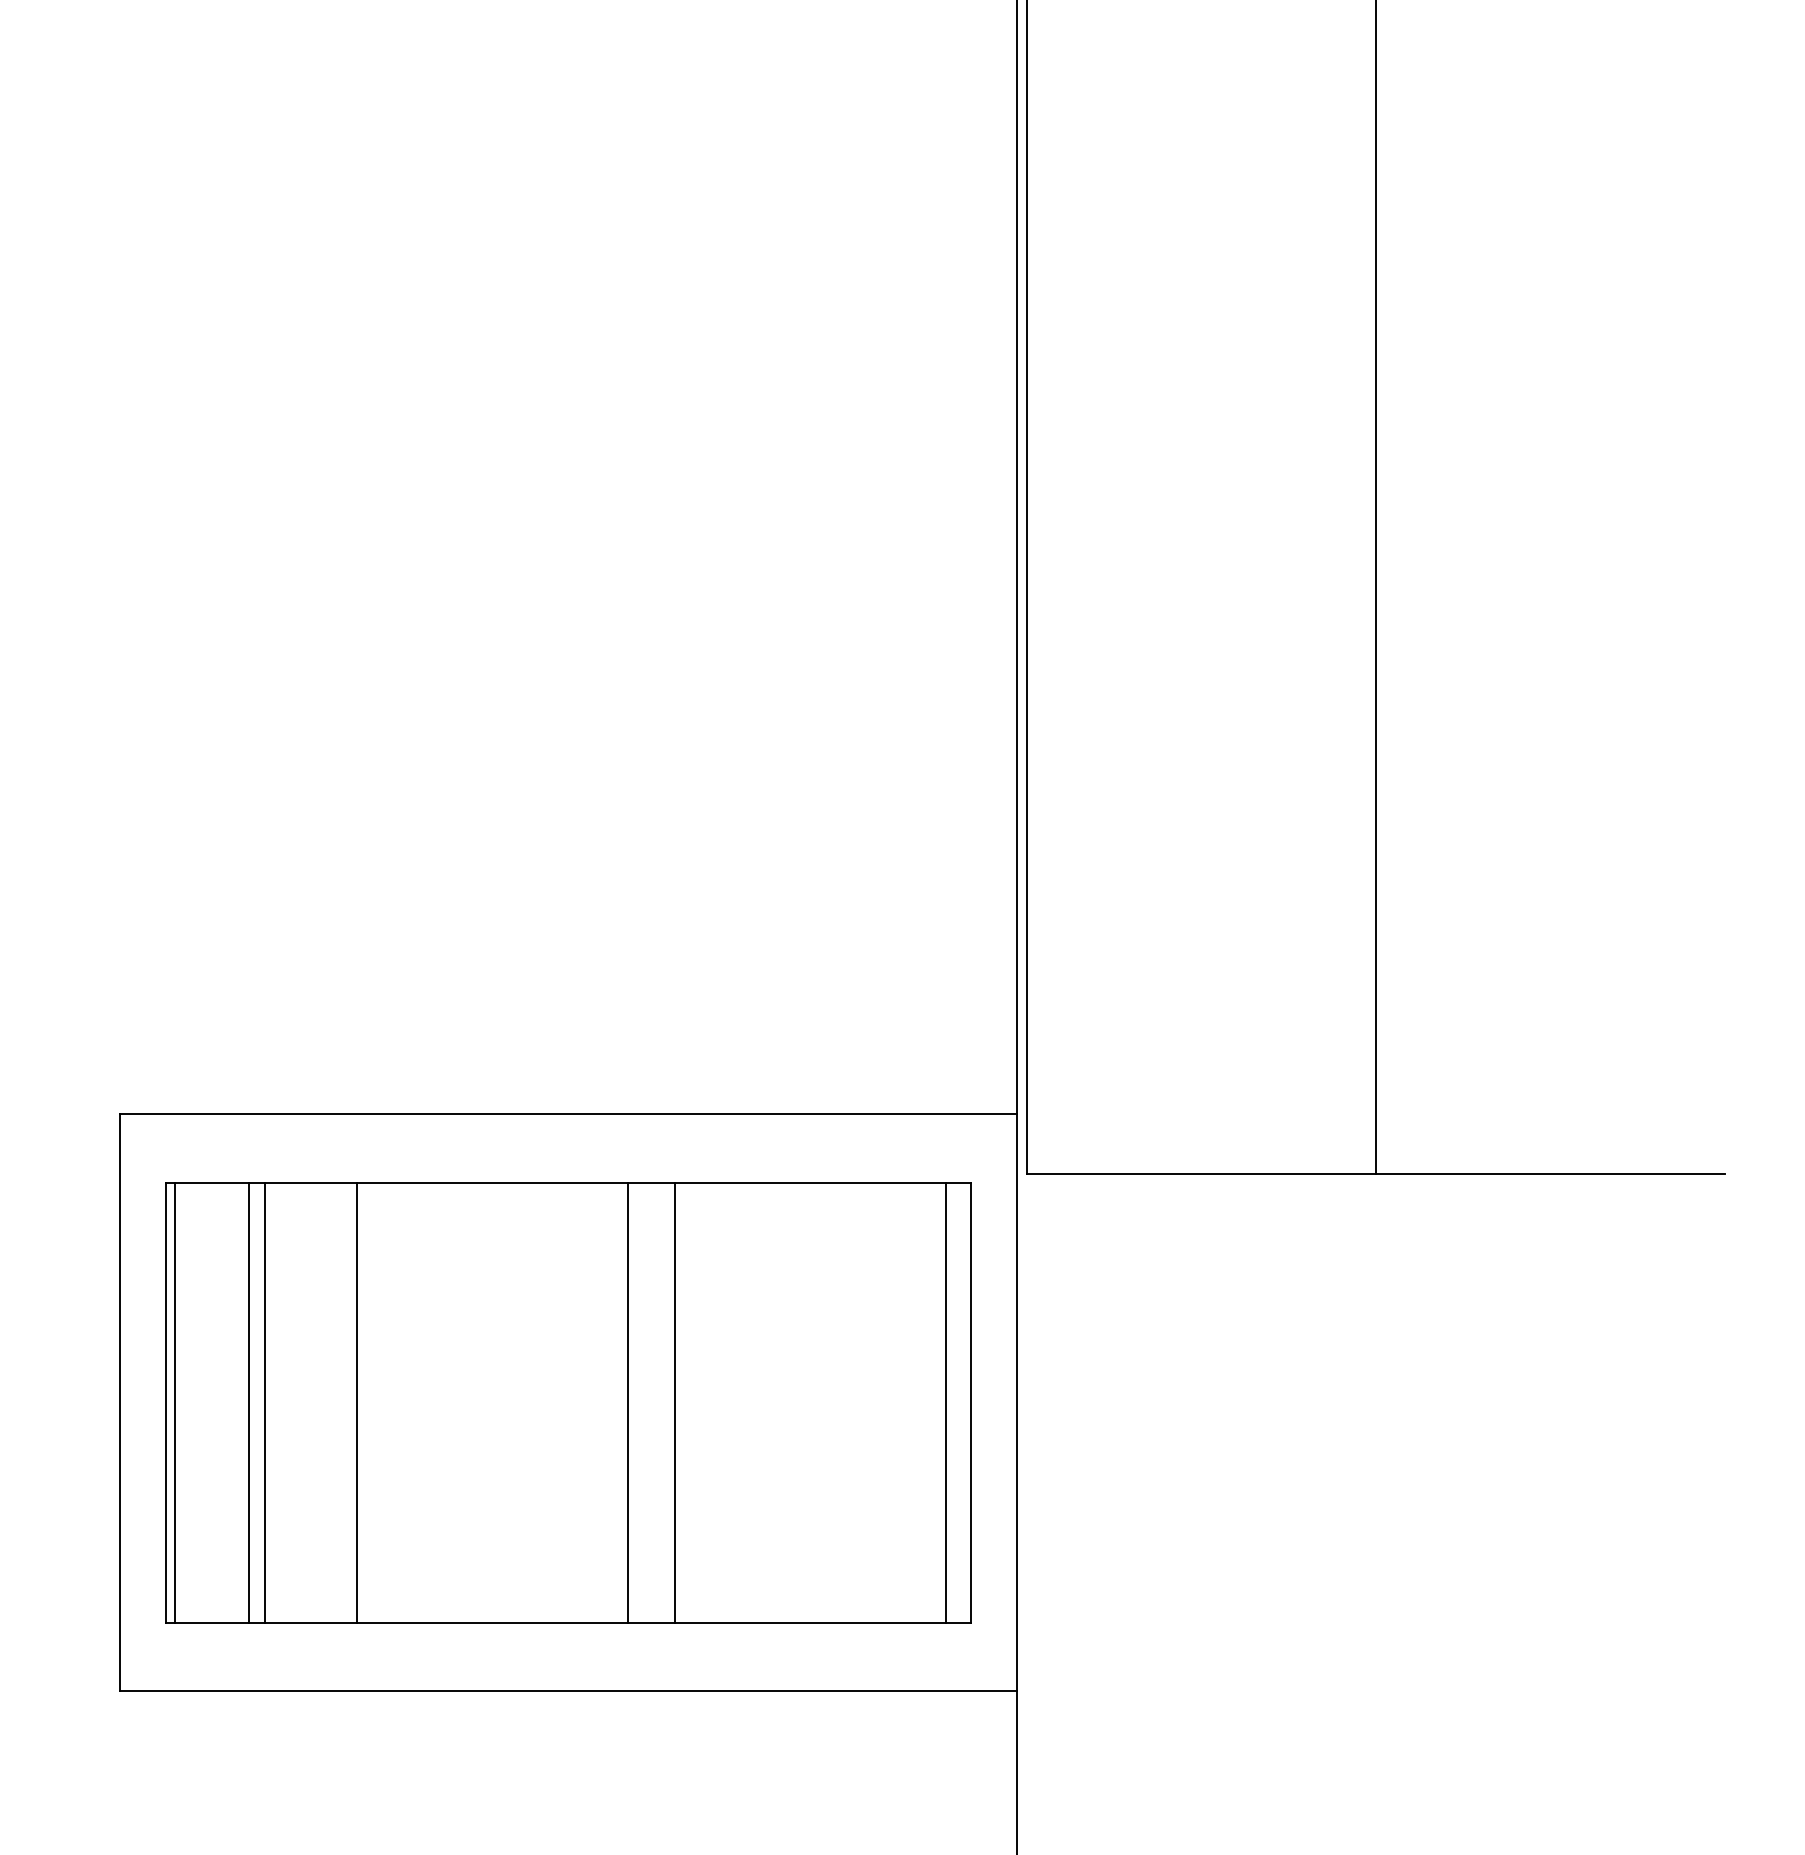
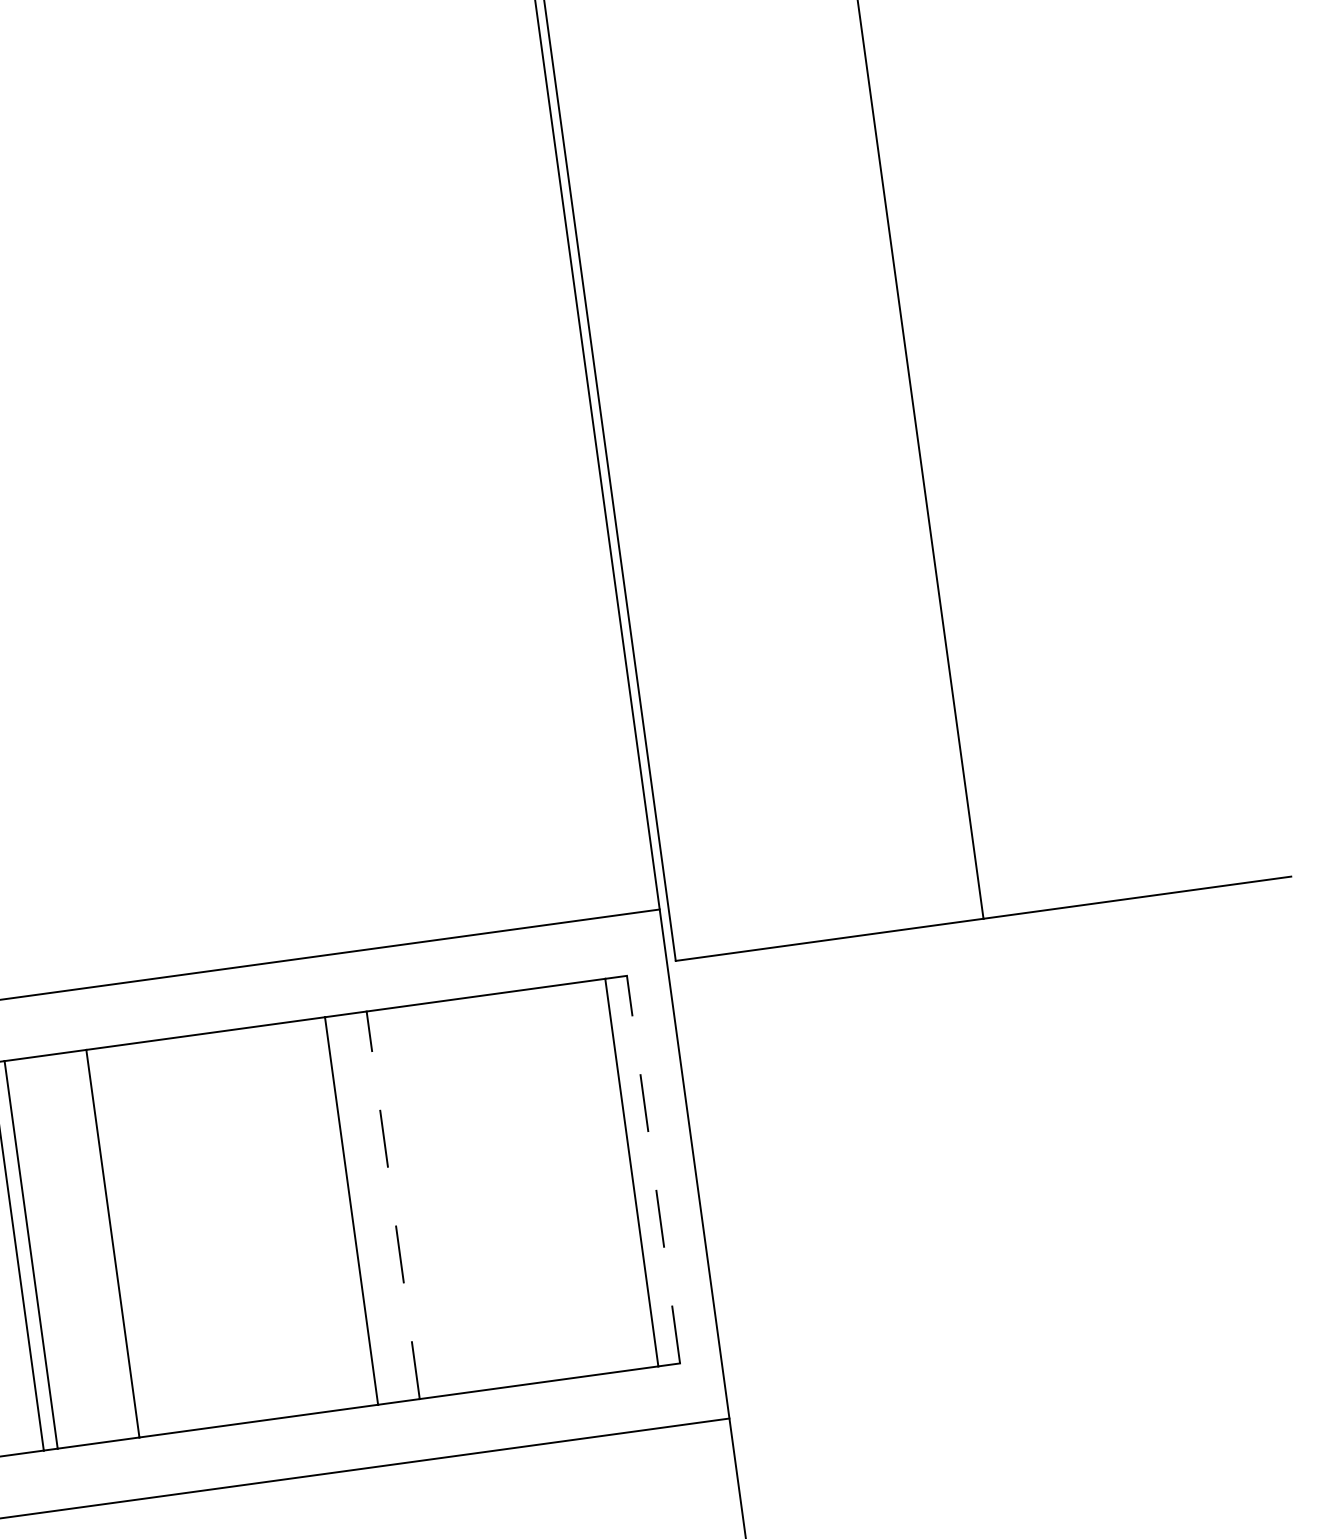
line: (675, 1402) -> (393, 1205), solid -> dashed
line: (970, 1402) -> (653, 1169), solid -> dashed

